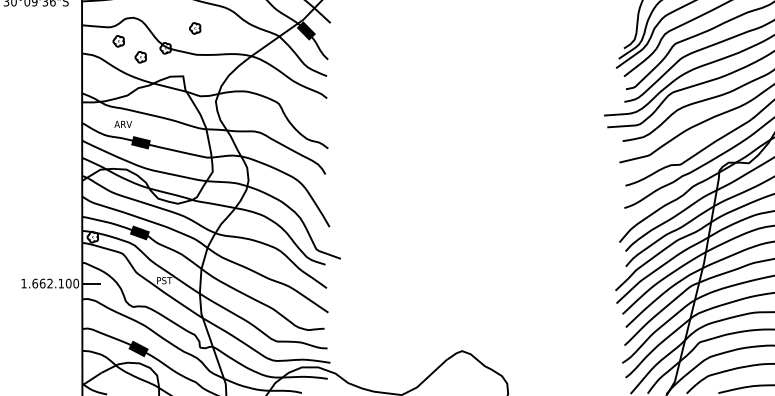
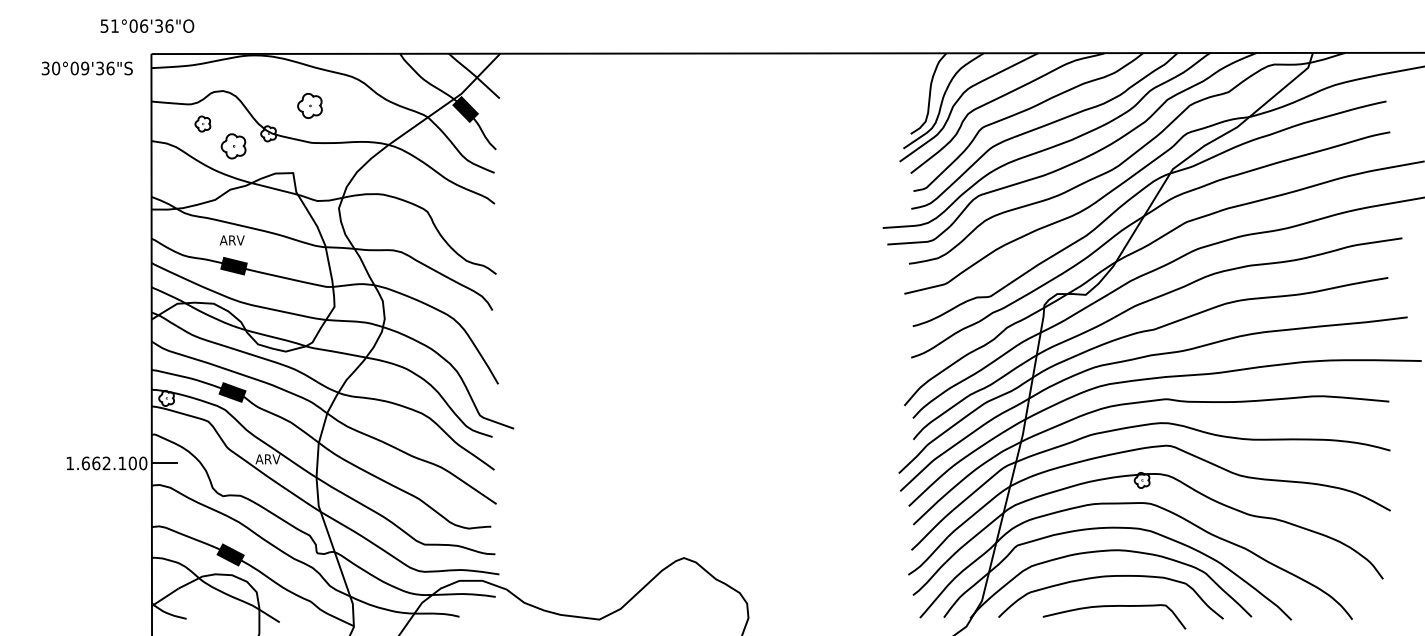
part: (194, 28) -> (309, 105), size x1.6
part: (140, 57) -> (233, 146), size x1.6
text: (122, 124) -> (231, 240), moved
text: (164, 280) -> (267, 459), PST -> ARV

